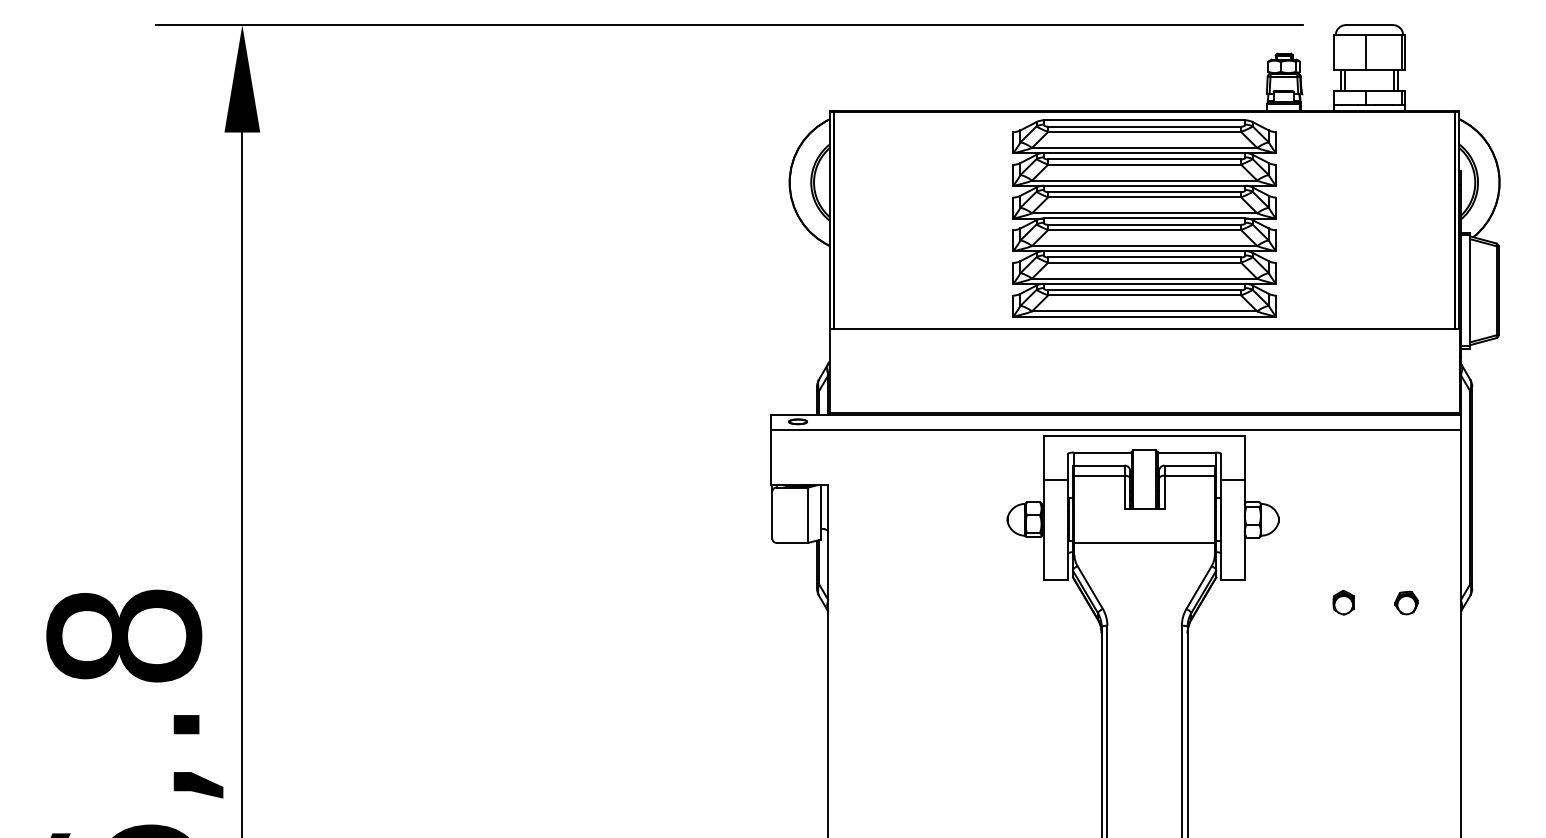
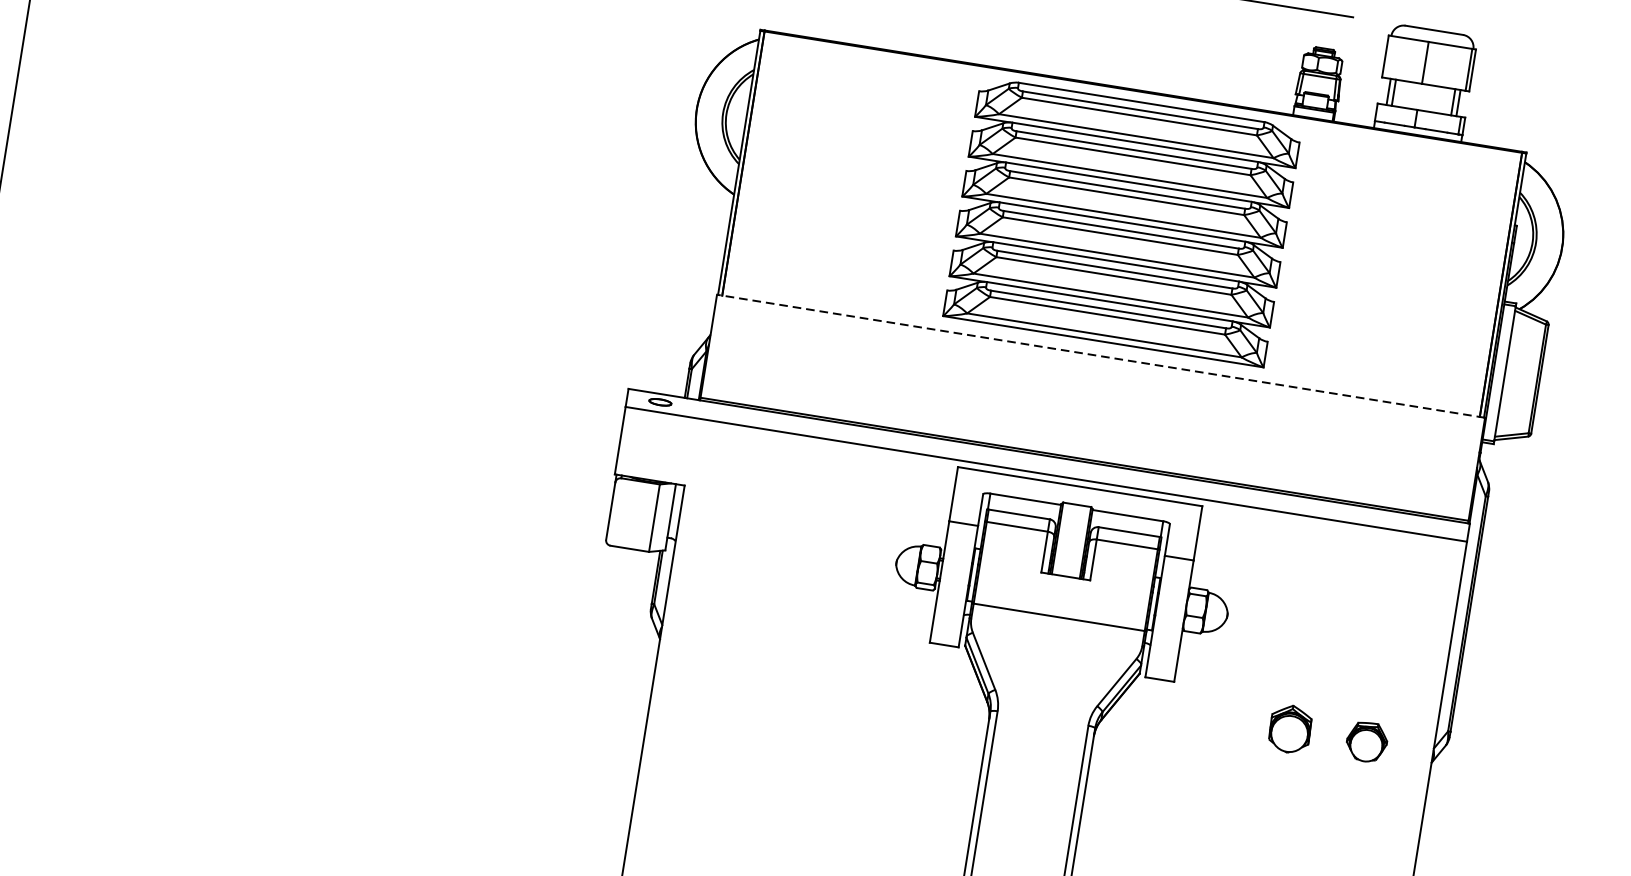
line: (1144, 328) -> (1100, 356), solid -> dashed
part: (1343, 602) -> (1289, 729), size x1.6
part: (1406, 602) -> (1366, 741), size x1.4

